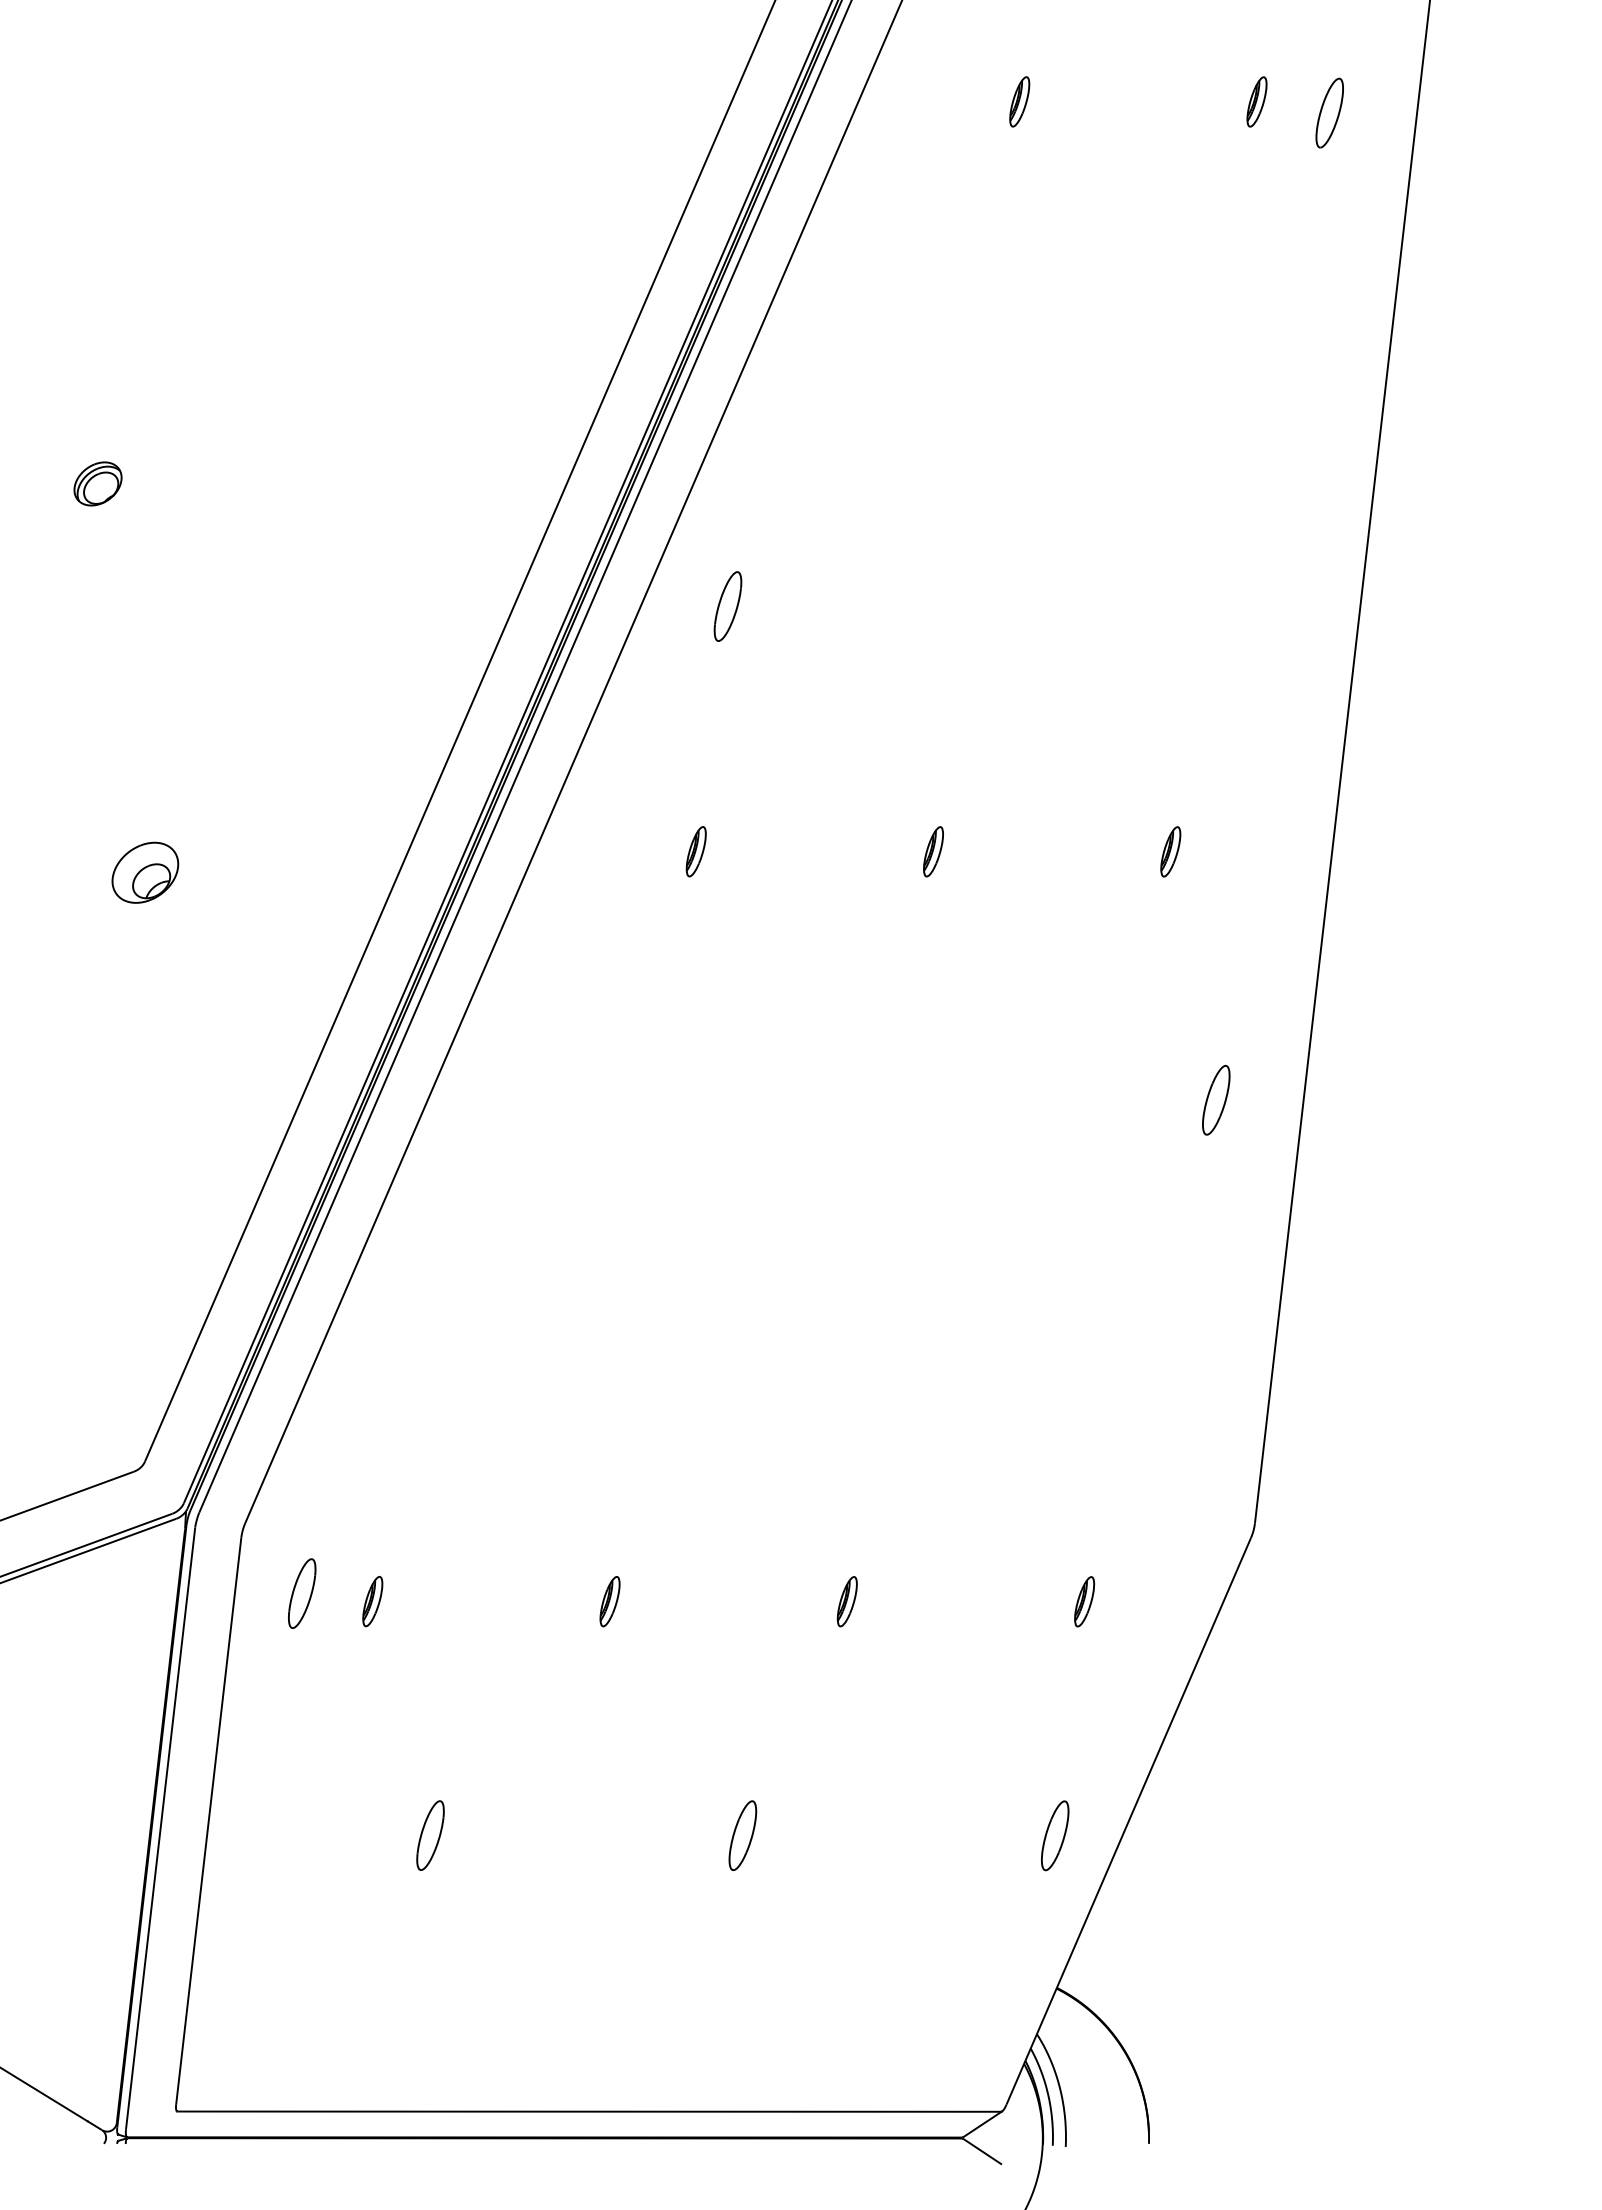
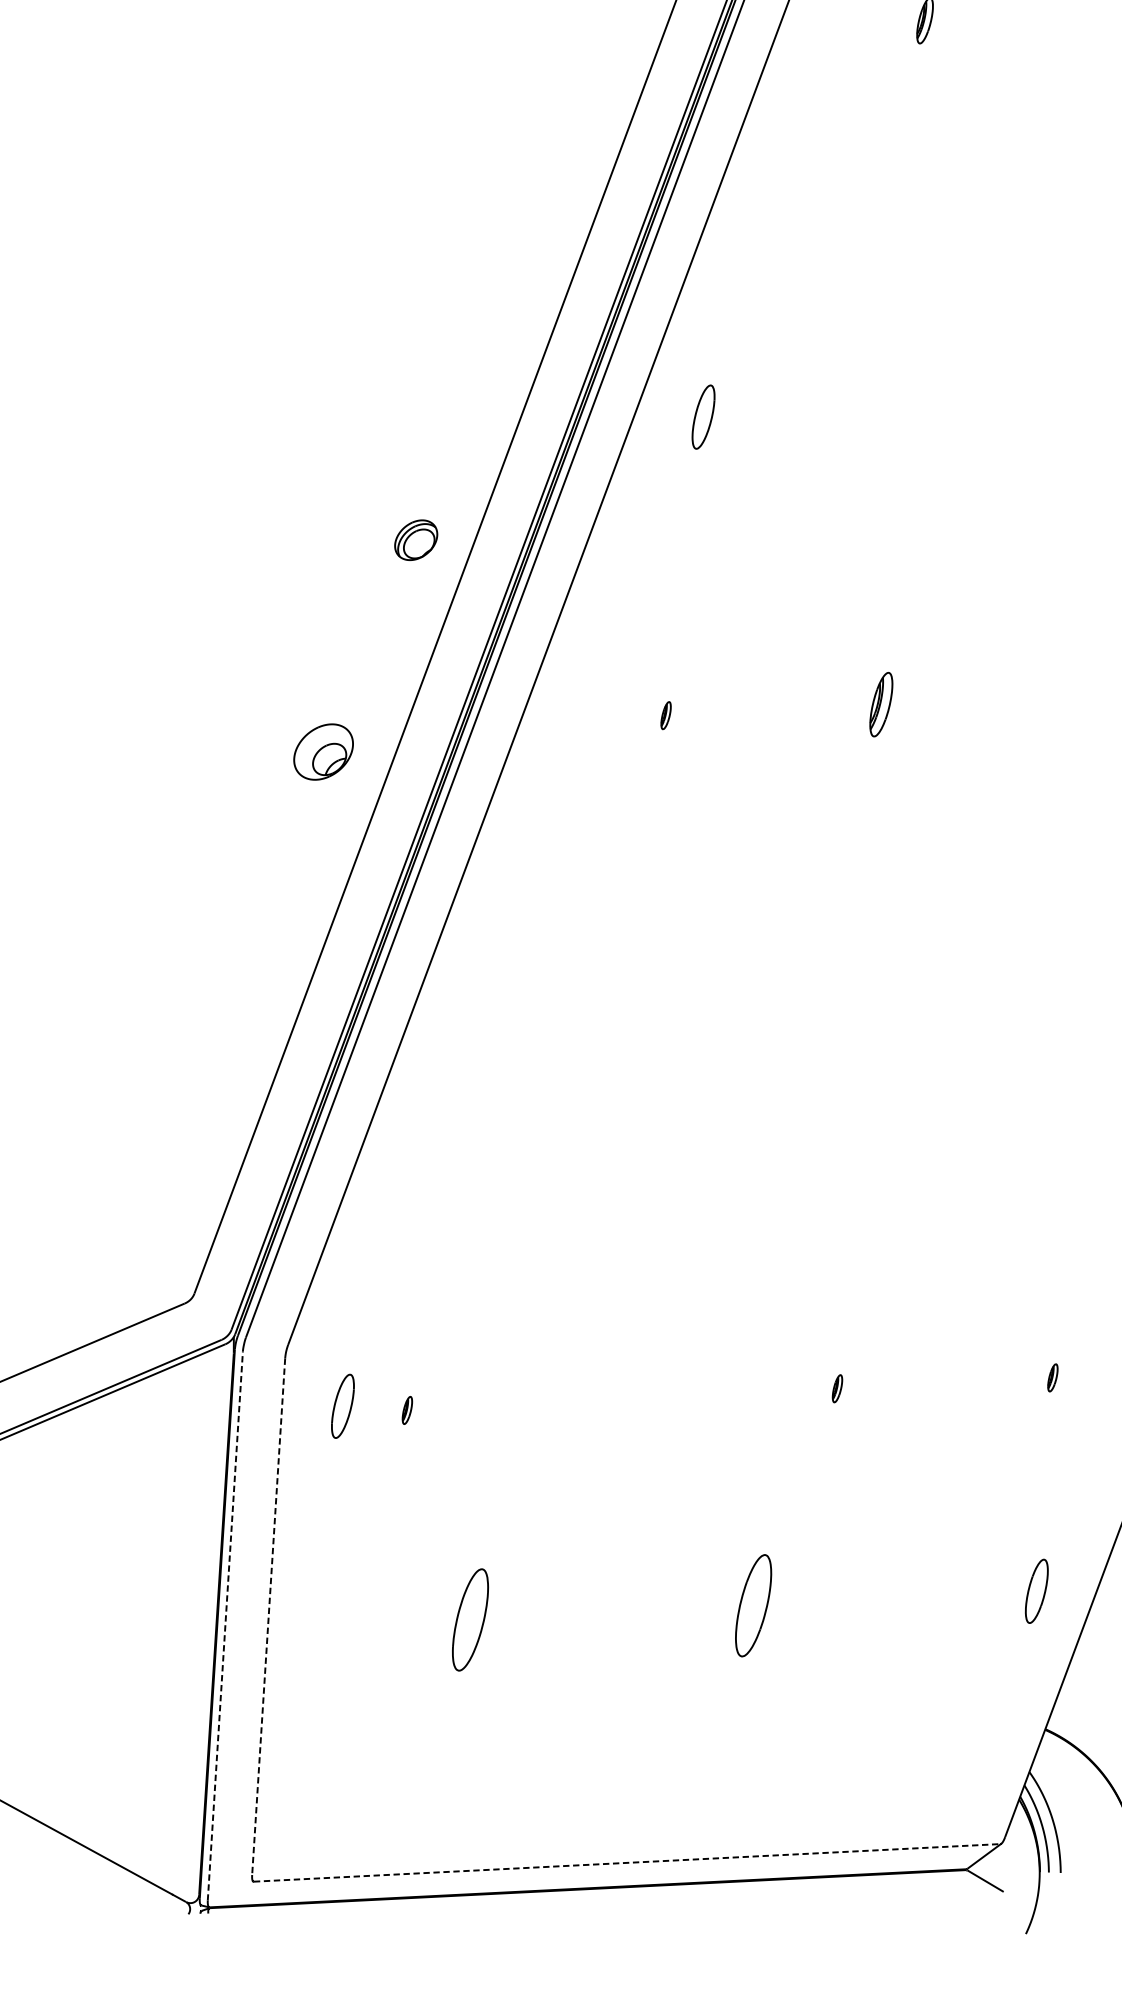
part: (97, 483) -> (415, 539), moved
part: (727, 606) -> (703, 417), moved
part: (695, 851) -> (665, 715), size x0.6
part: (933, 851) -> (881, 704), size x1.4
part: (1170, 851) -> (1096, 693), removed
part: (145, 872) -> (323, 751), moved
part: (372, 1601) -> (407, 1410), size x0.6
part: (609, 1601) -> (621, 1399), removed
part: (846, 1601) -> (836, 1388), size x0.6
part: (1084, 1601) -> (1052, 1377), size x0.6
line: (208, 1821) -> (268, 1617), solid -> dashed
line: (160, 1828) -> (225, 1625), solid -> dashed
part: (430, 1835) -> (470, 1619), size x1.6
part: (742, 1835) -> (753, 1605), size x1.6
line: (589, 2111) -> (627, 1862), solid -> dashed

